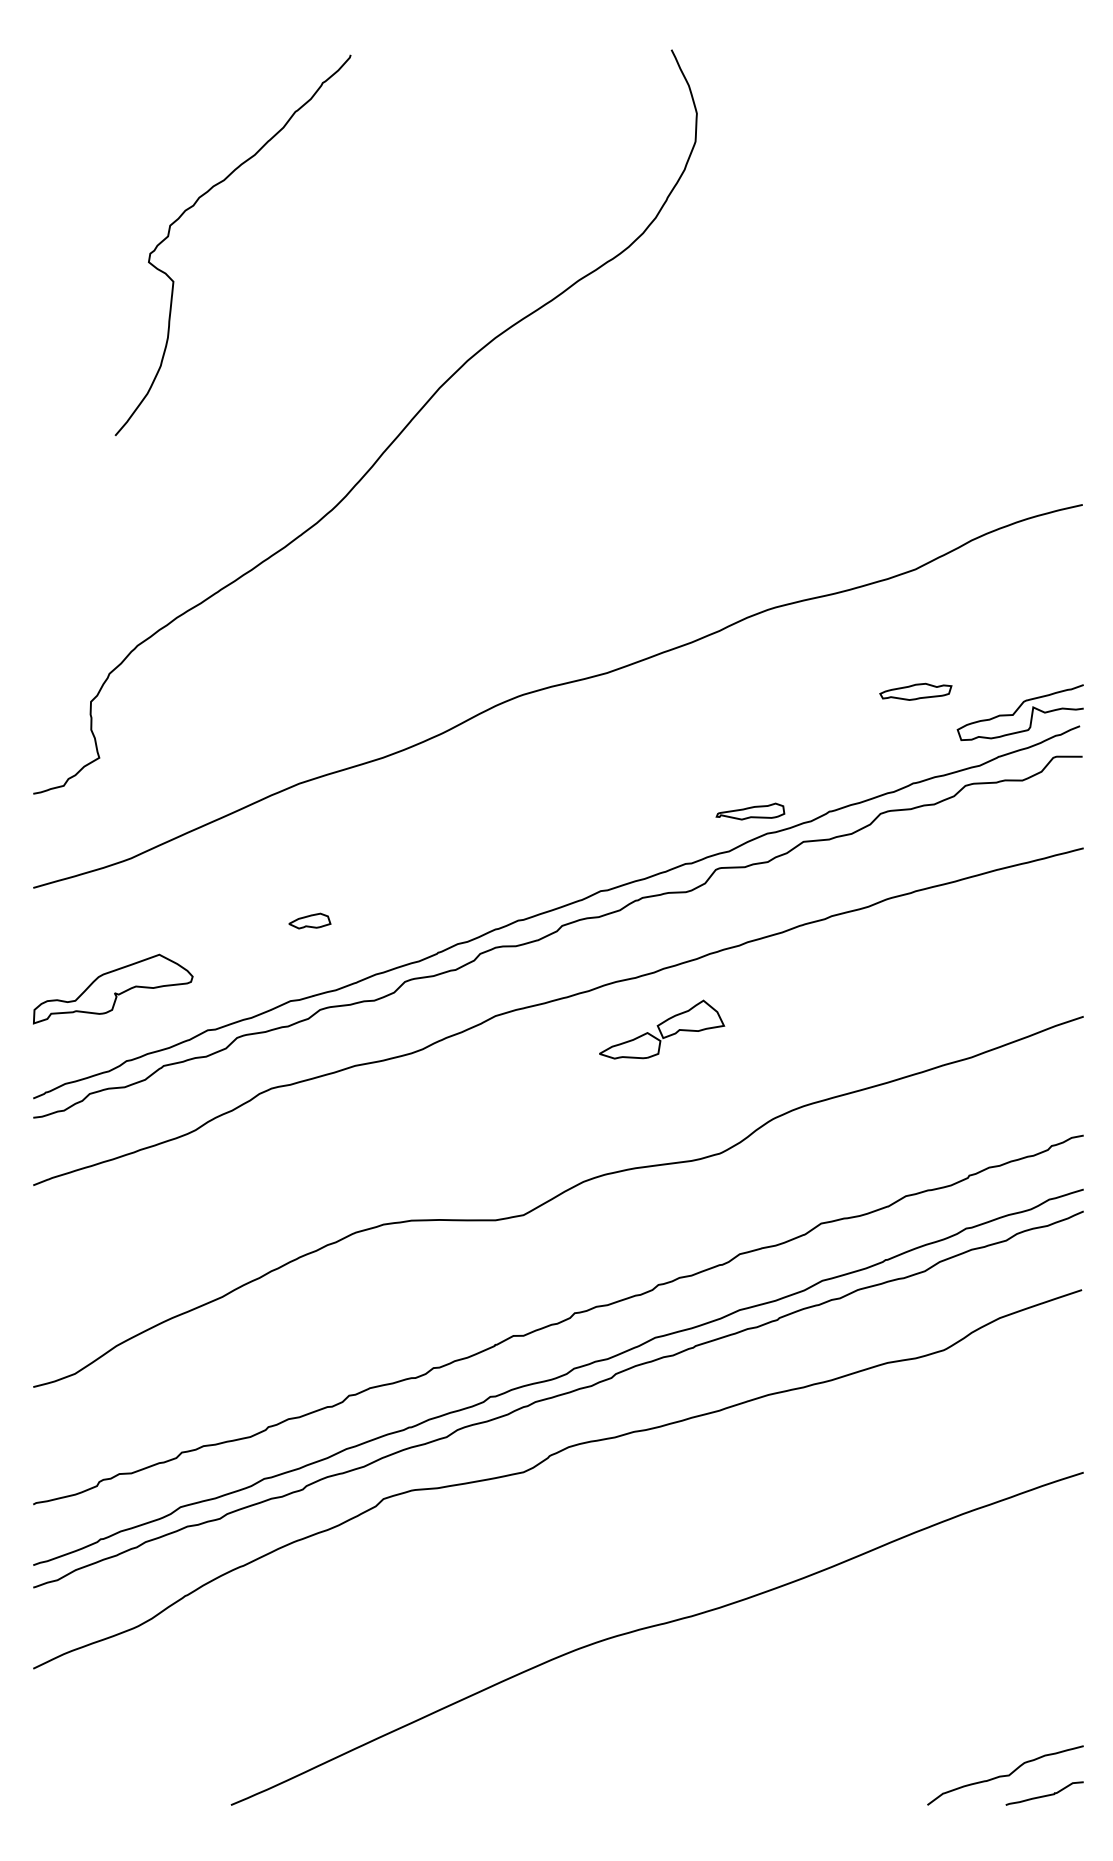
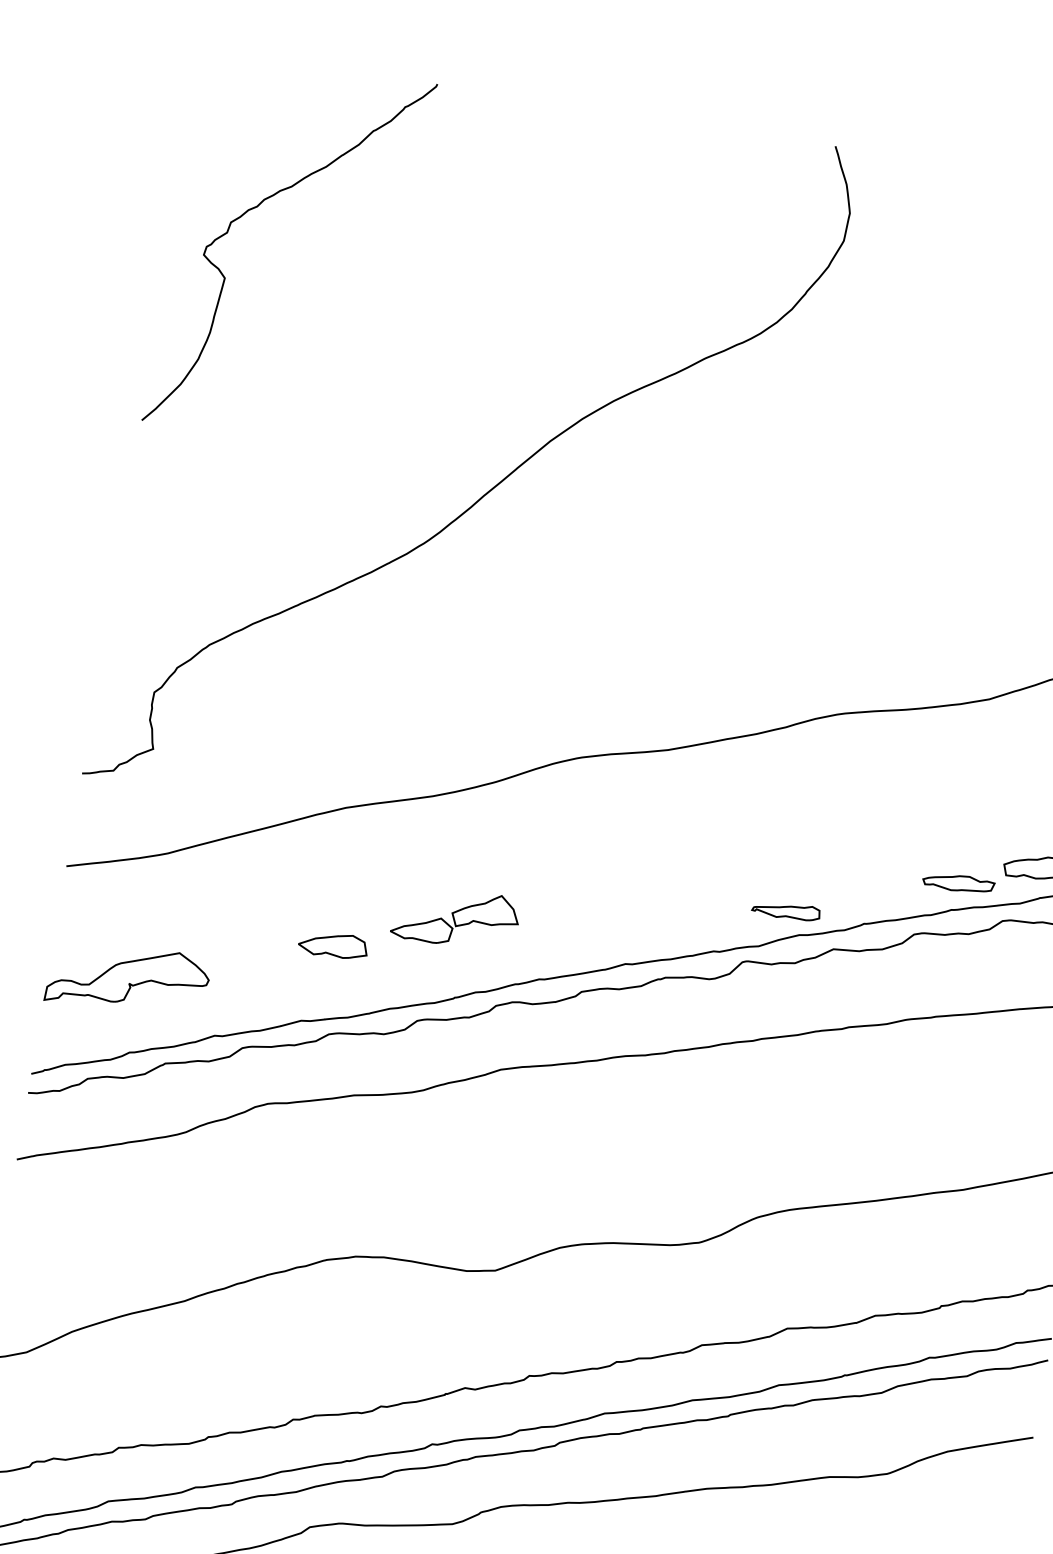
curve: (194, 205) -> (258, 206), moved
part: (915, 691) -> (958, 882), moved
part: (309, 920) -> (333, 944), size x1.67
part: (662, 1029) -> (456, 917), moved

